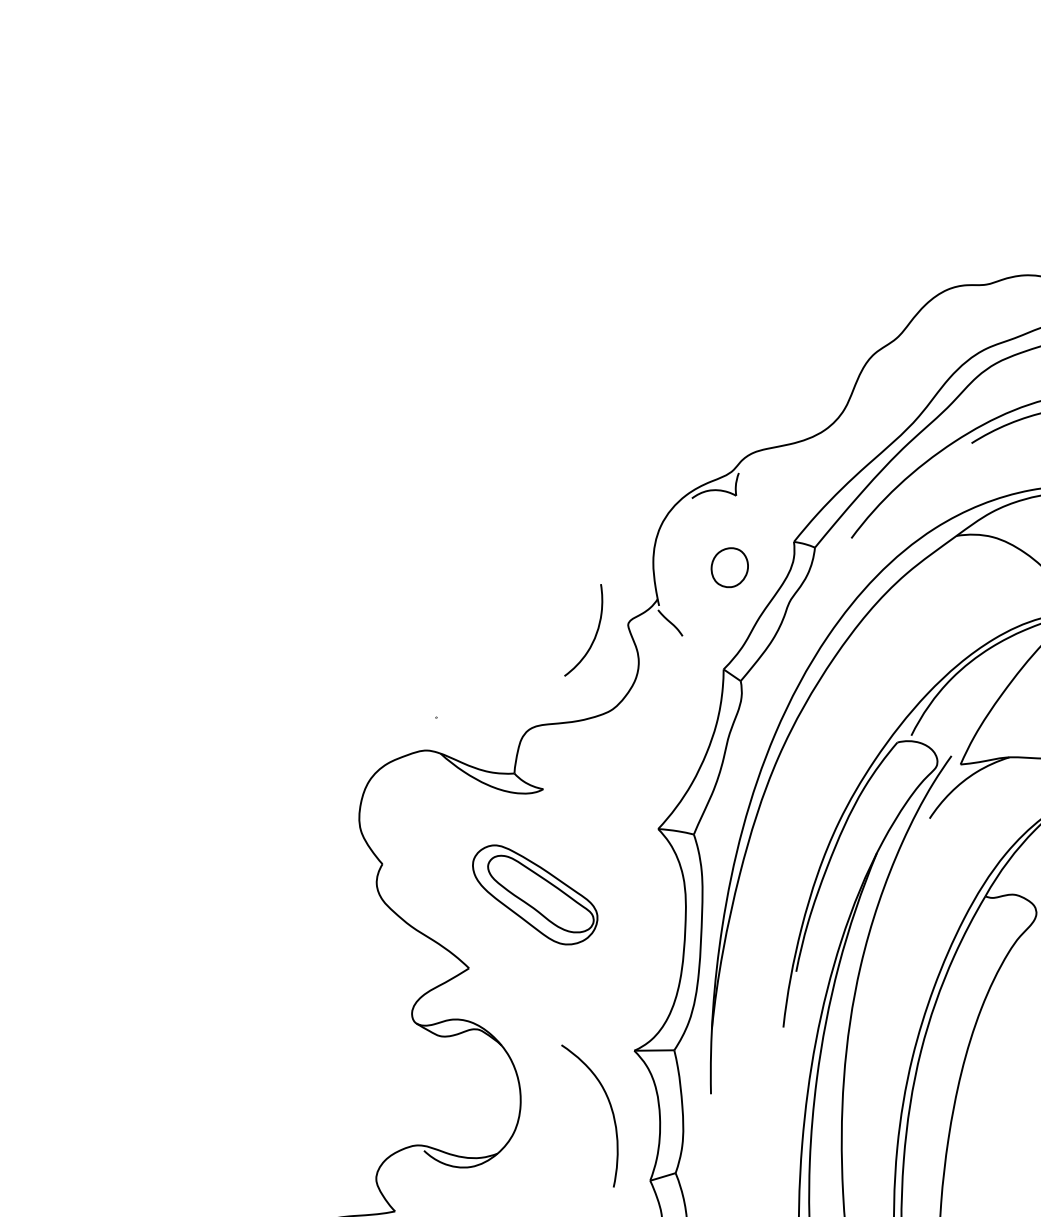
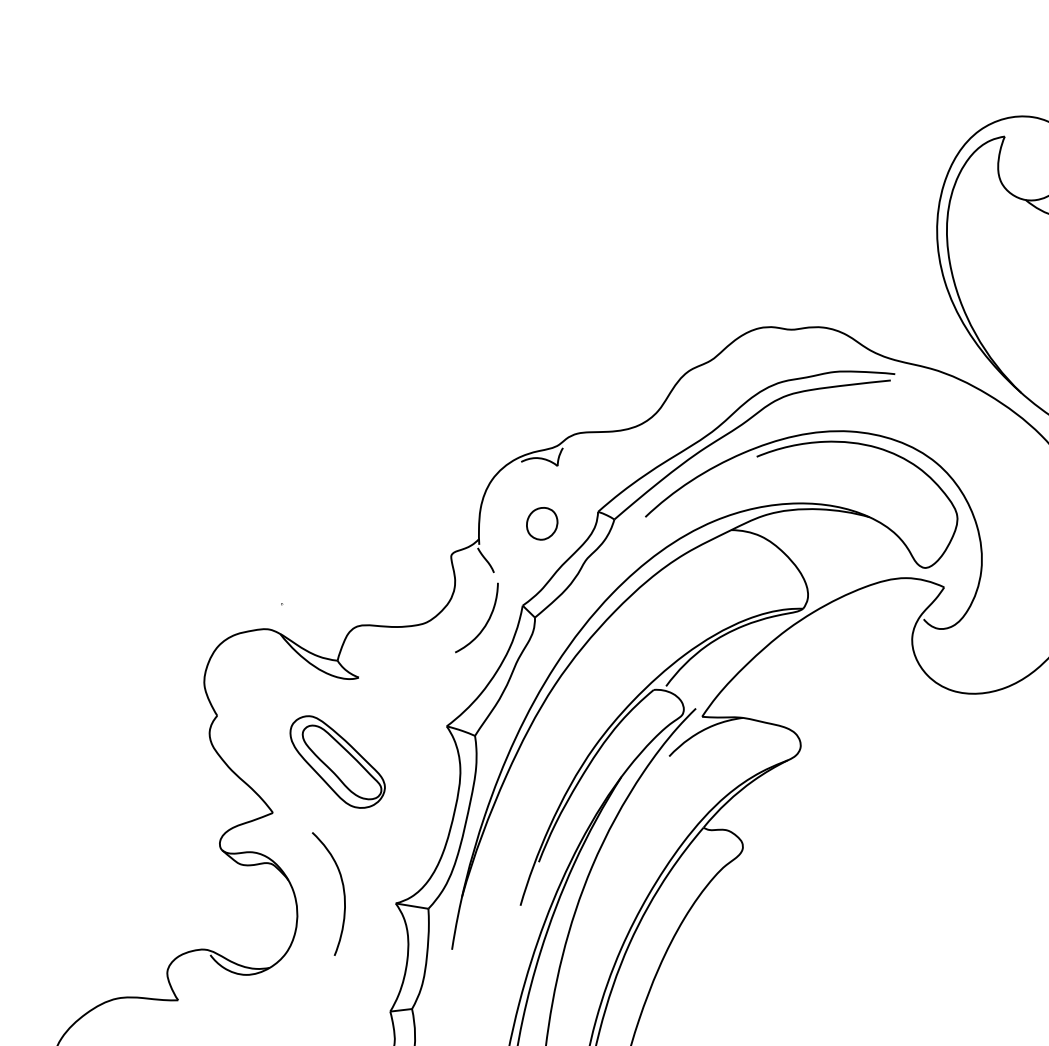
curve: (595, 632) -> (486, 621), moved
curve: (609, 1105) -> (342, 888), moved

